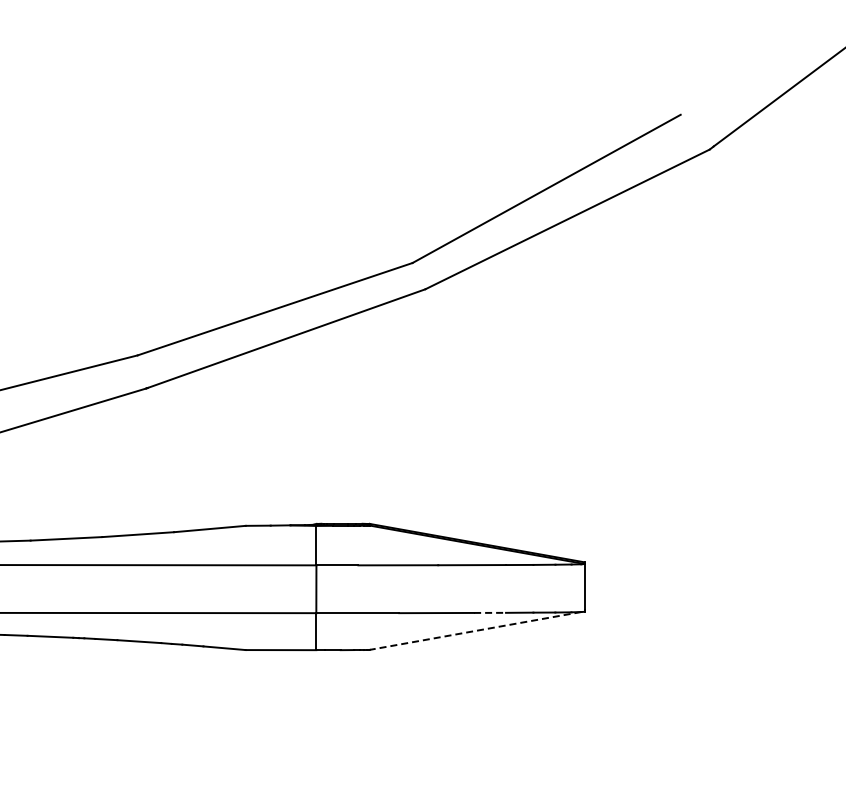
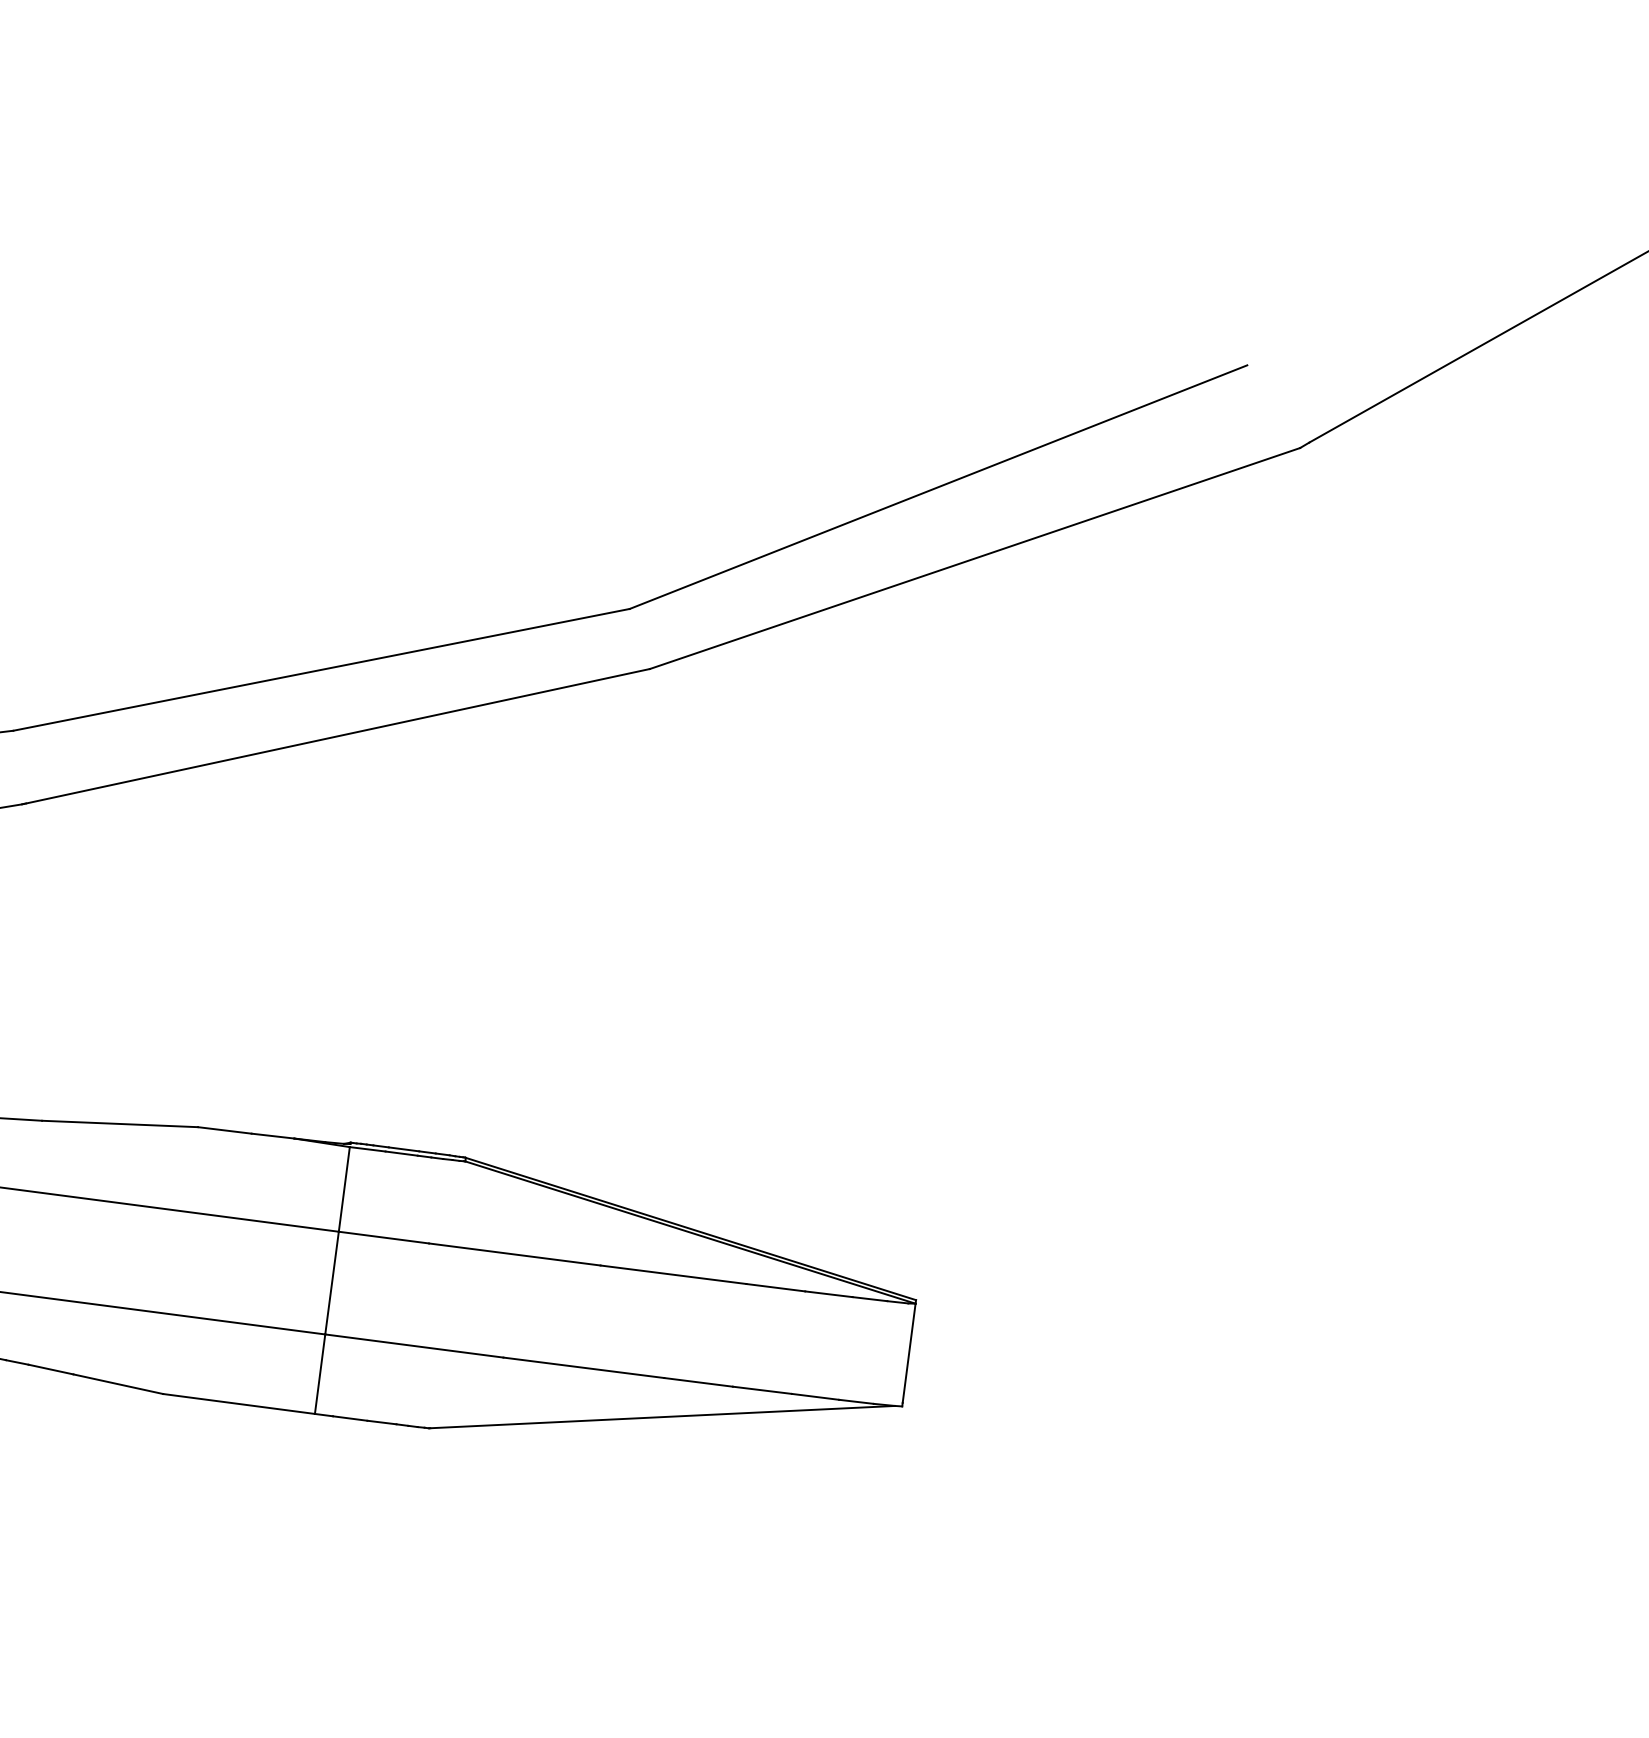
line: (490, 612) -> (699, 1381), dashed -> solid
line: (475, 631) -> (662, 1418), dashed -> solid

